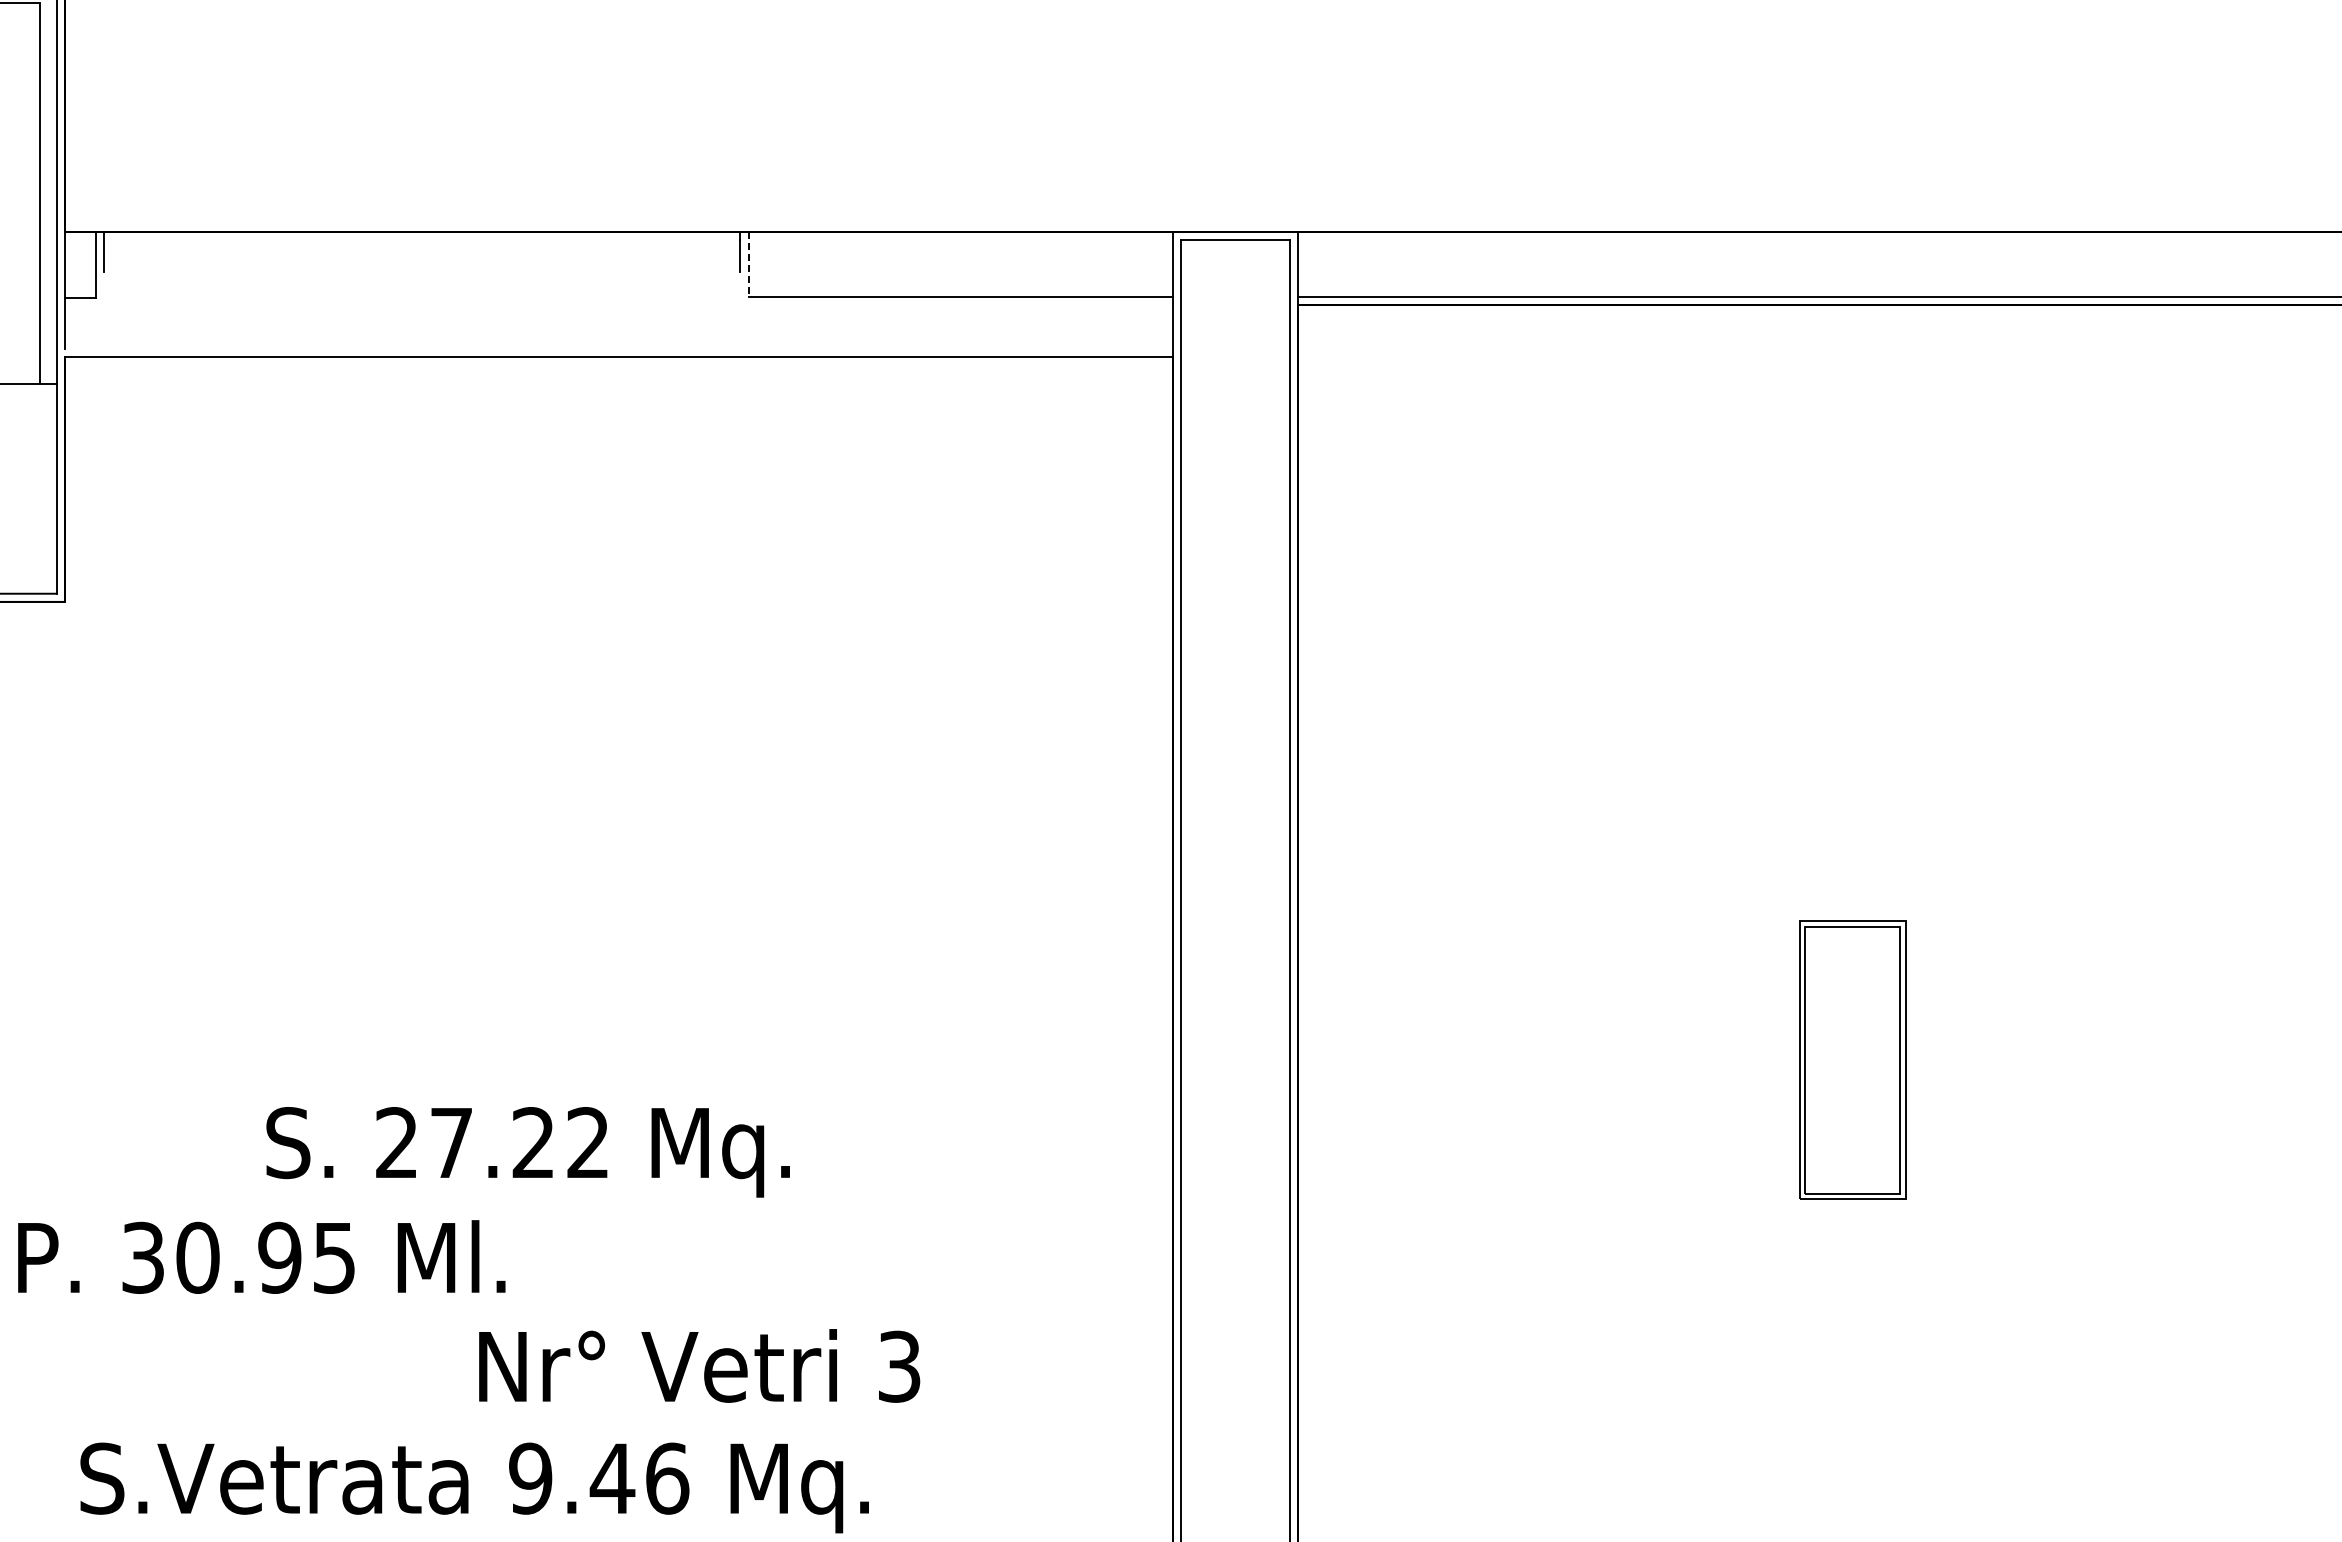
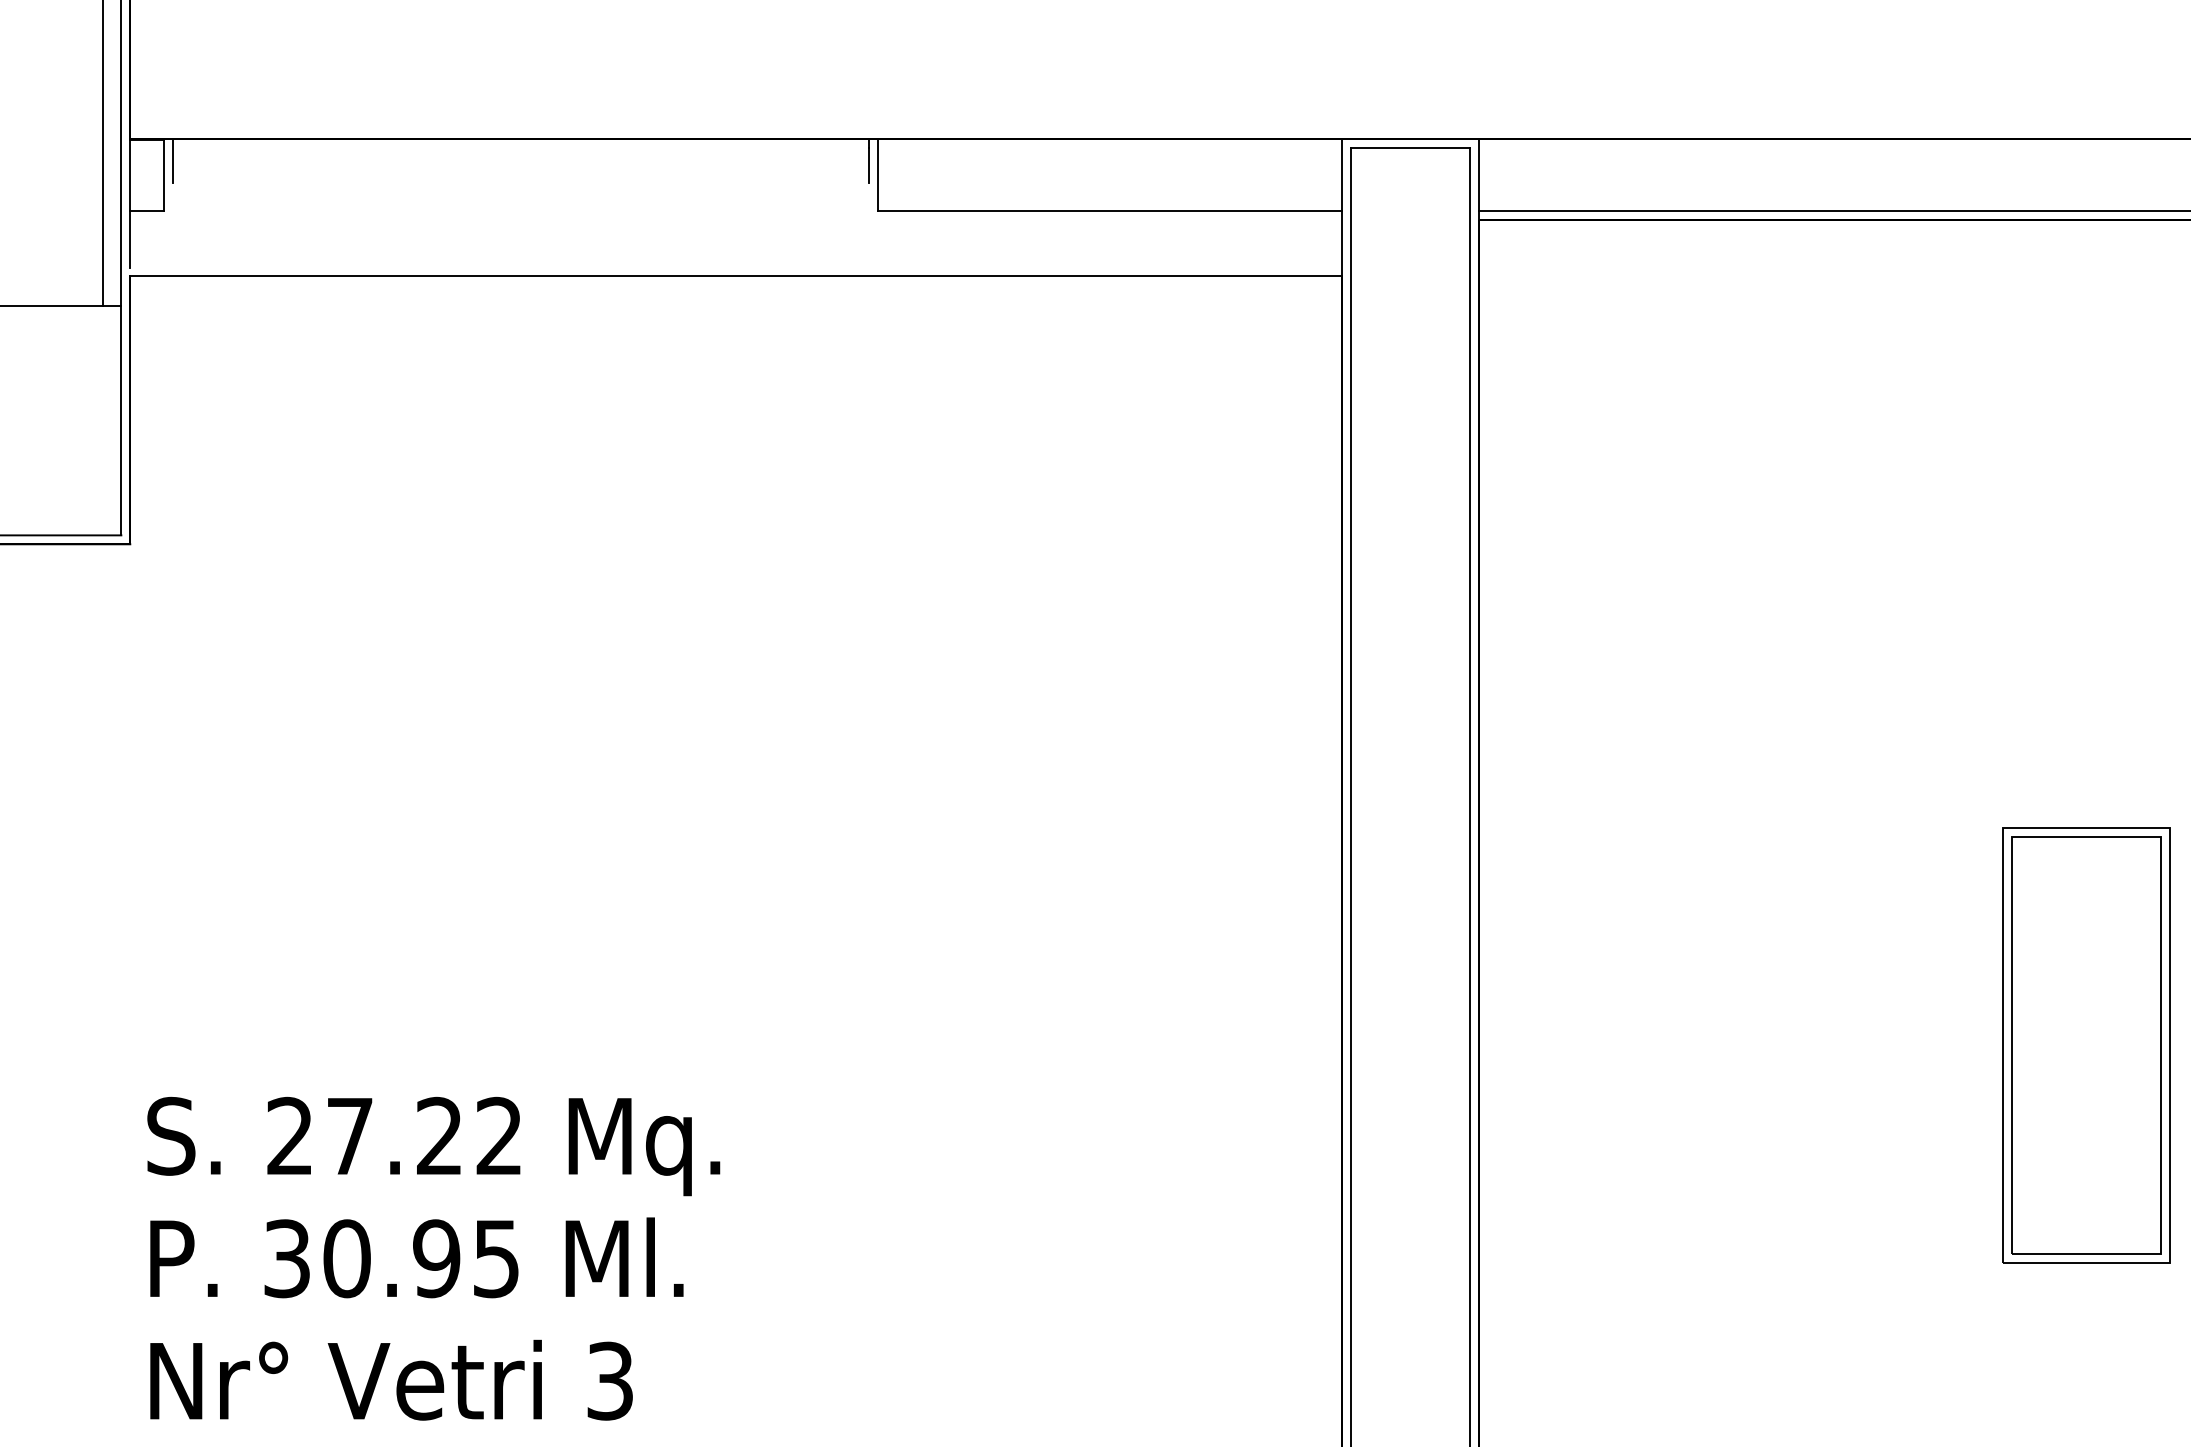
line: (748, 265) -> (878, 176), dashed -> solid
part: (1852, 1060) -> (2086, 1046), size x1.43
text: (527, 1152) -> (433, 1146), moved
text: (261, 1256) -> (416, 1257), moved
text: (699, 1365) -> (391, 1379), moved

